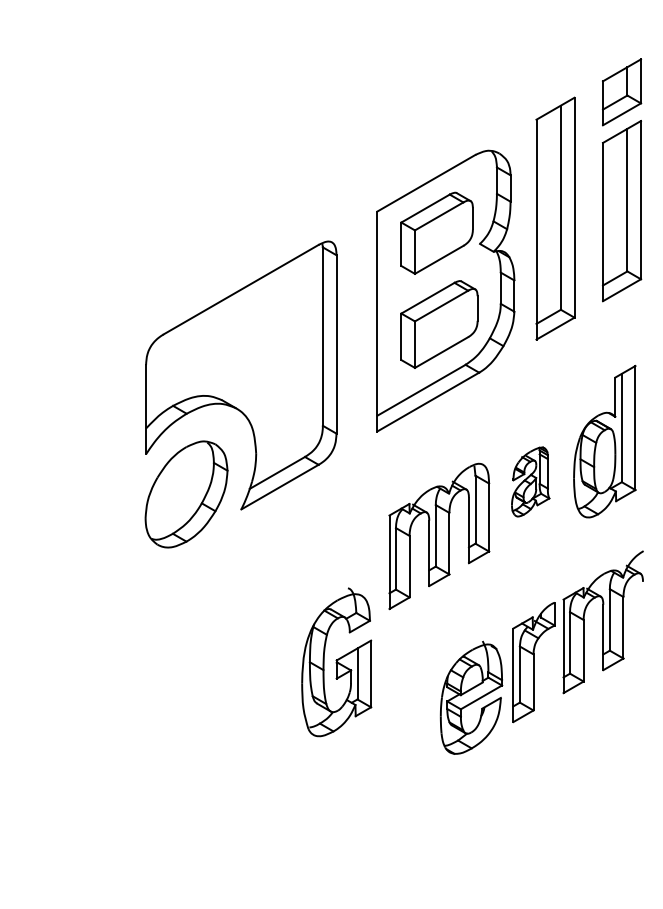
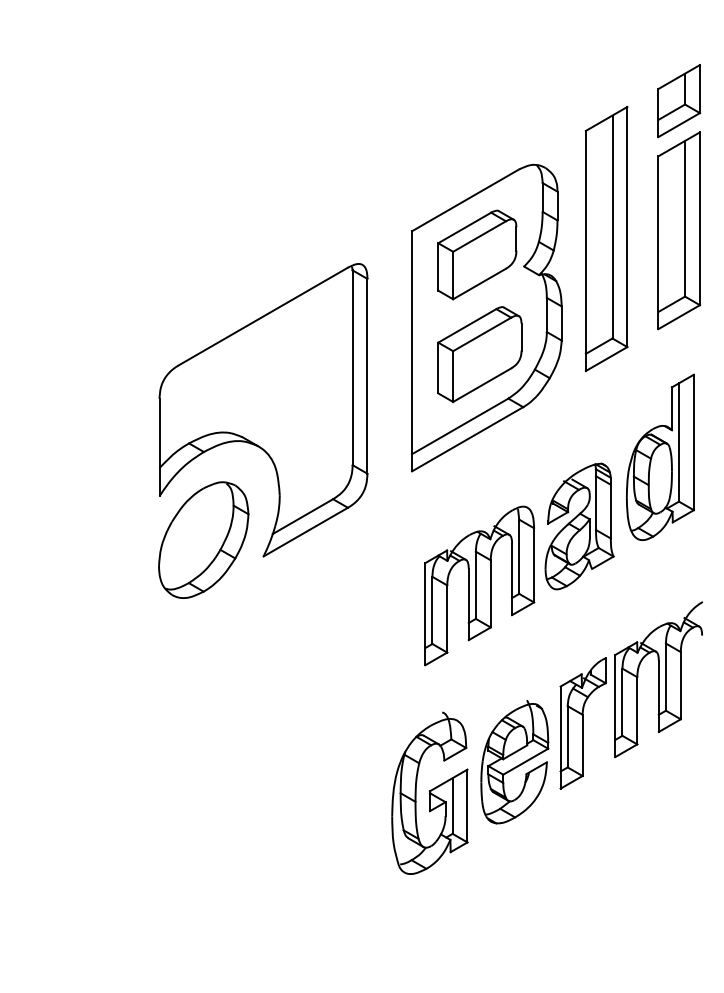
part: (604, 441) -> (660, 457), moved
part: (530, 481) -> (579, 525), size x1.67
part: (336, 662) -> (429, 793), moved

